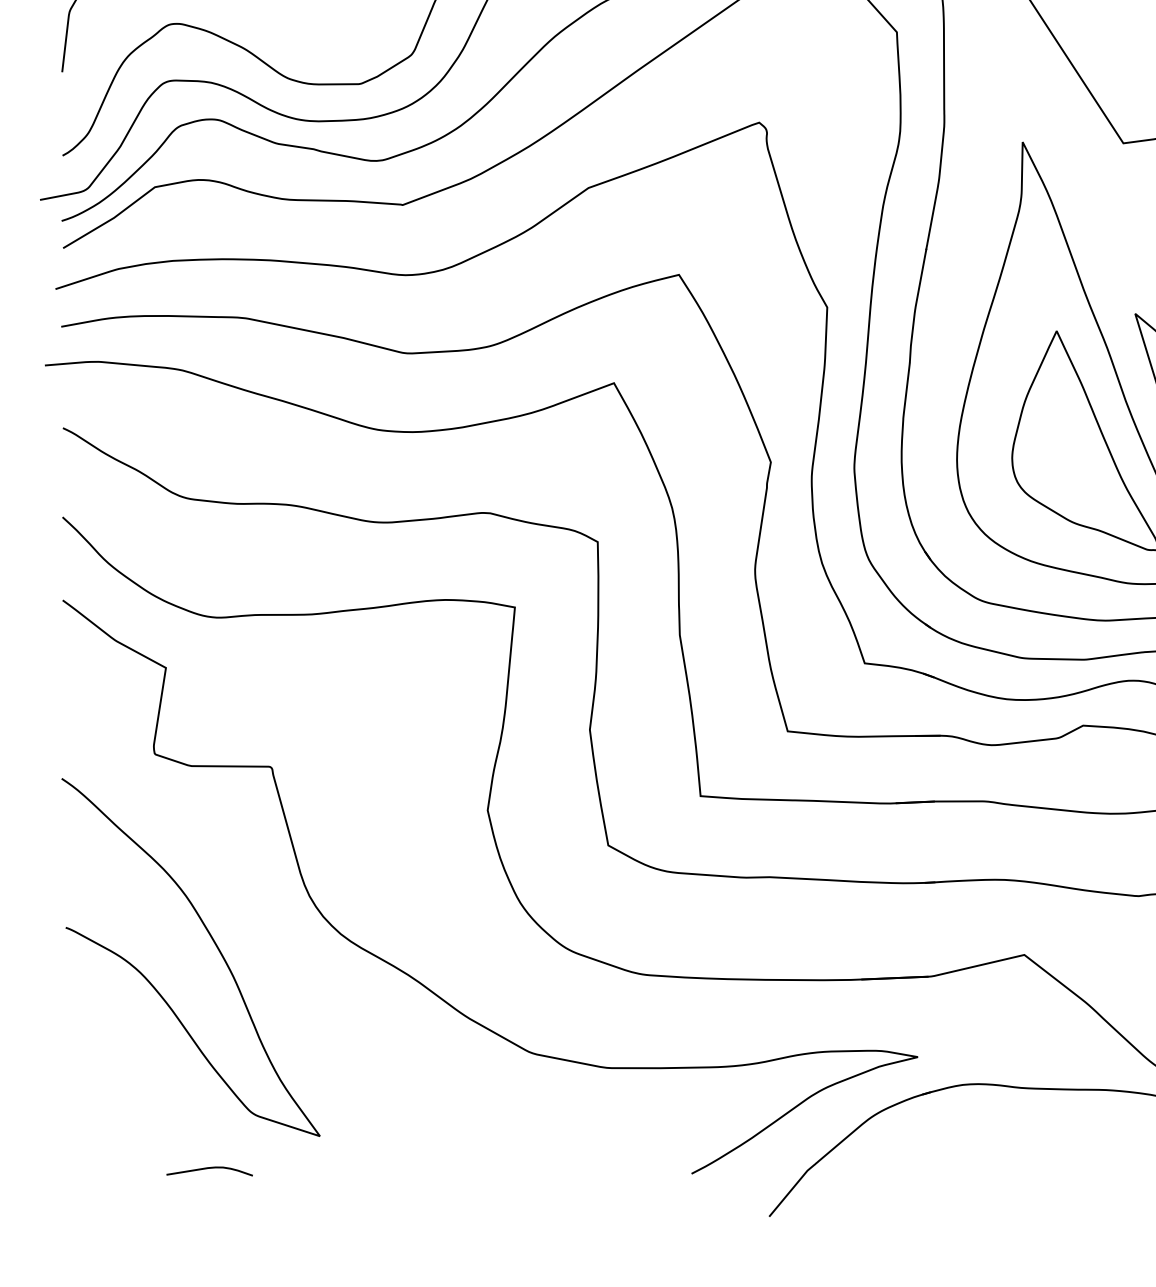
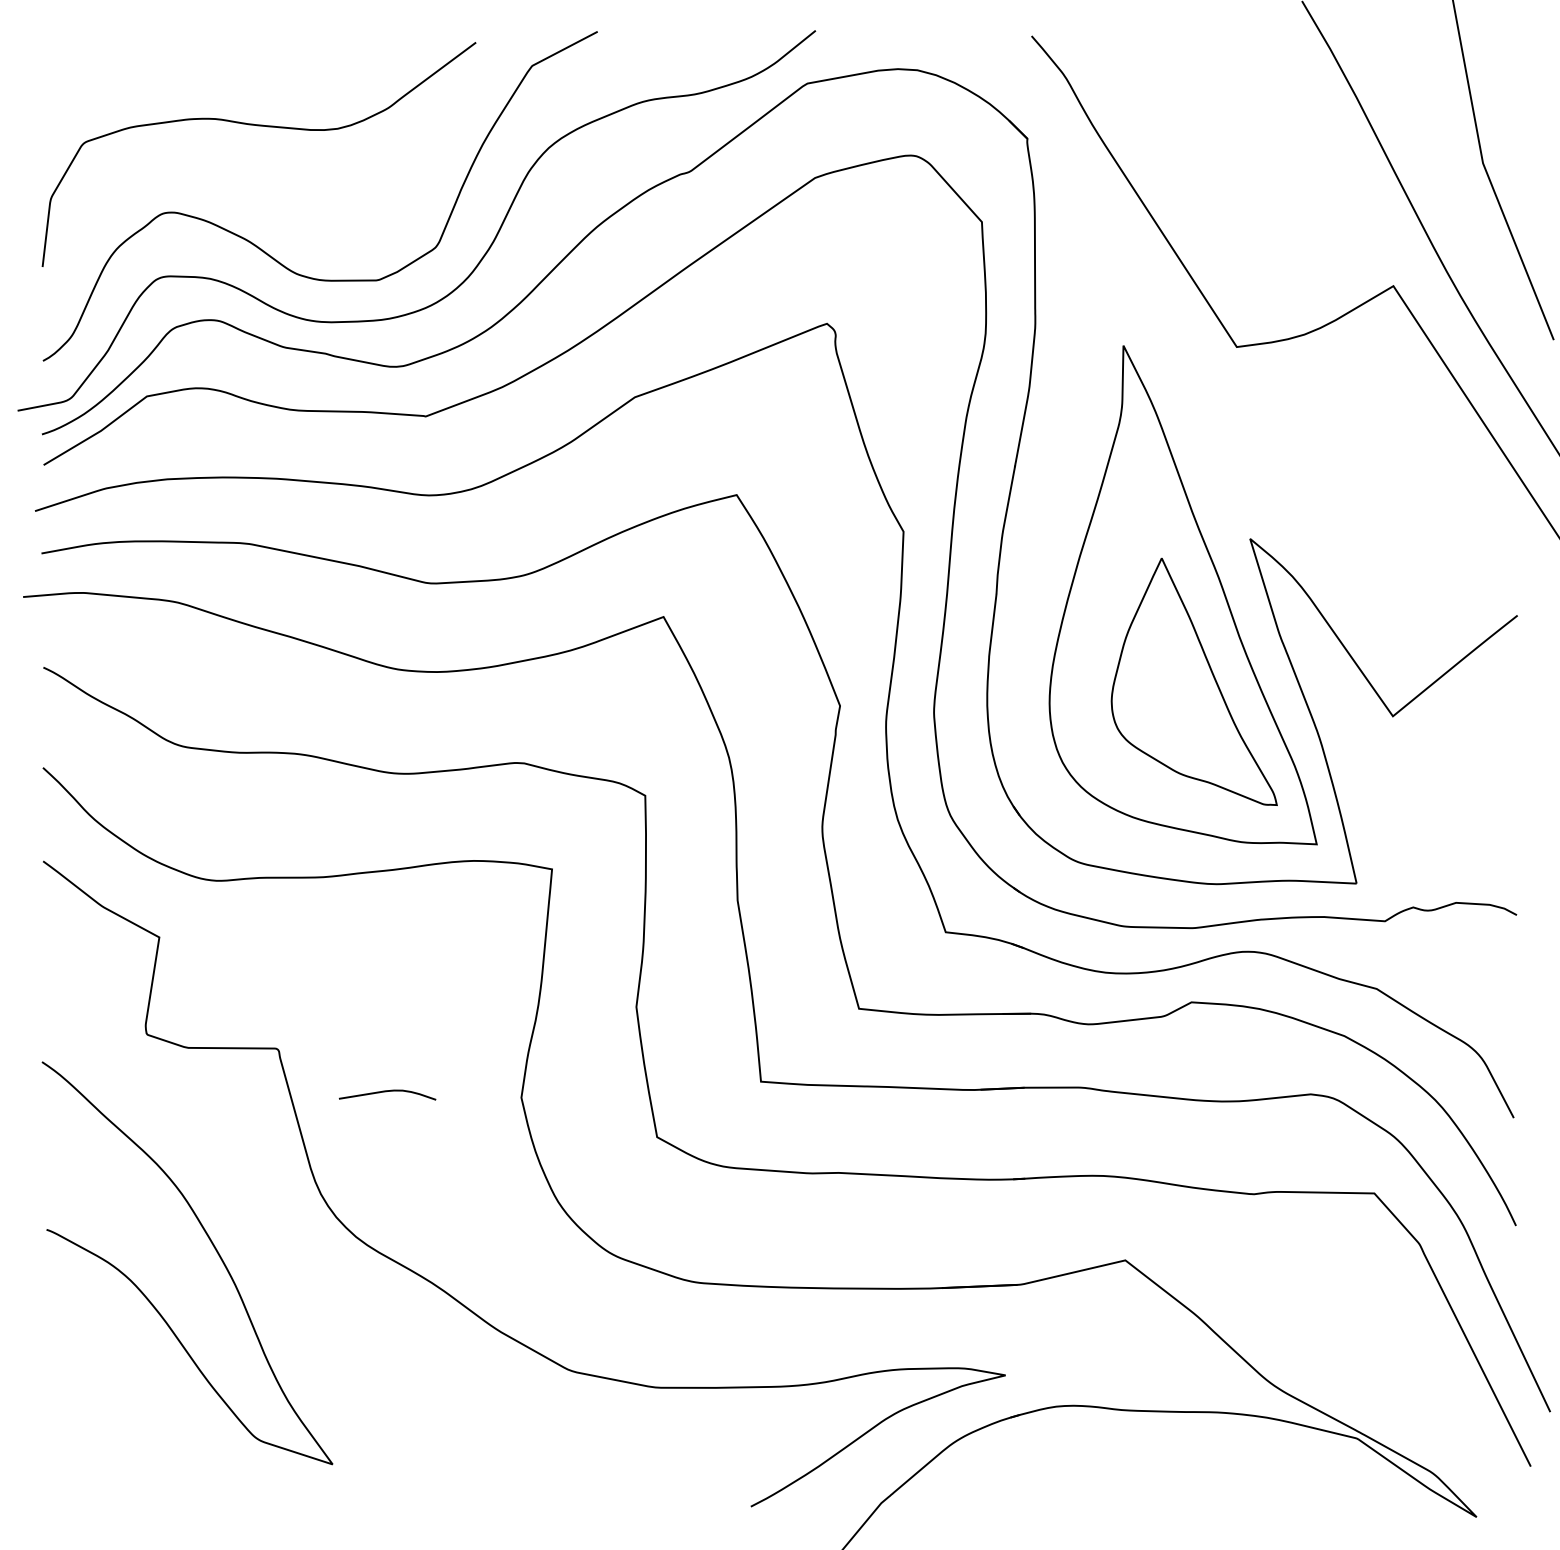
curve: (208, 1169) -> (386, 1092), moved

